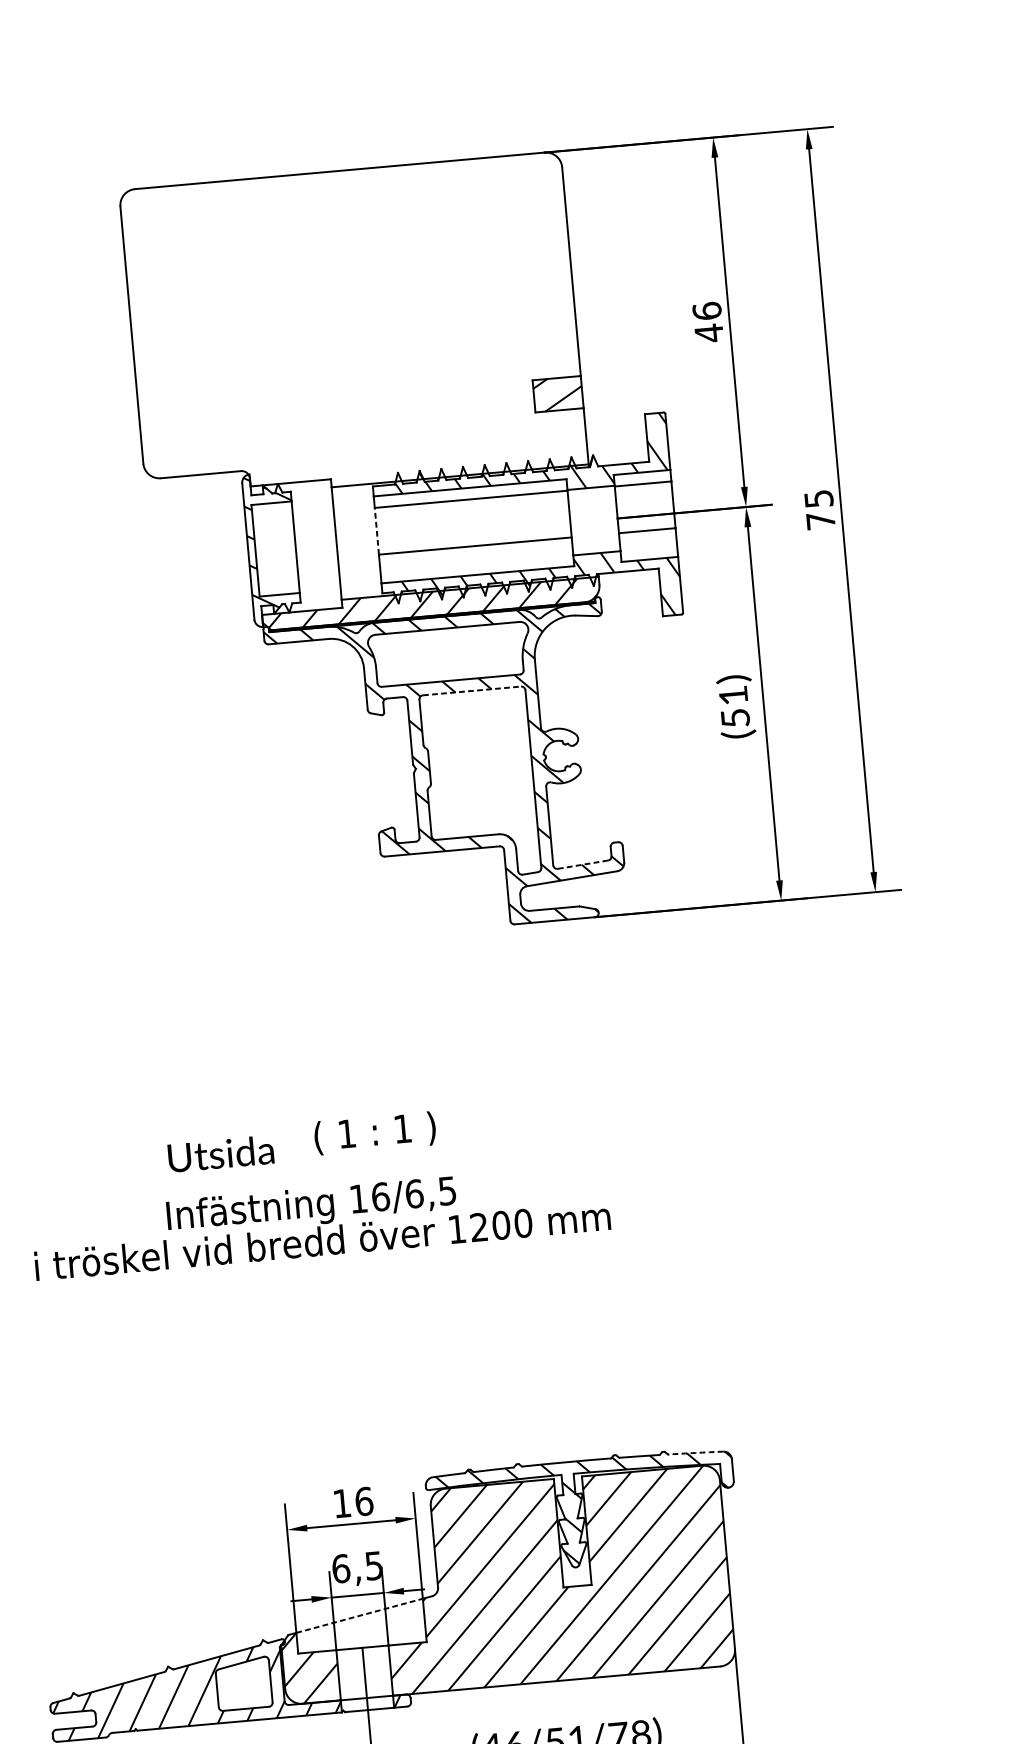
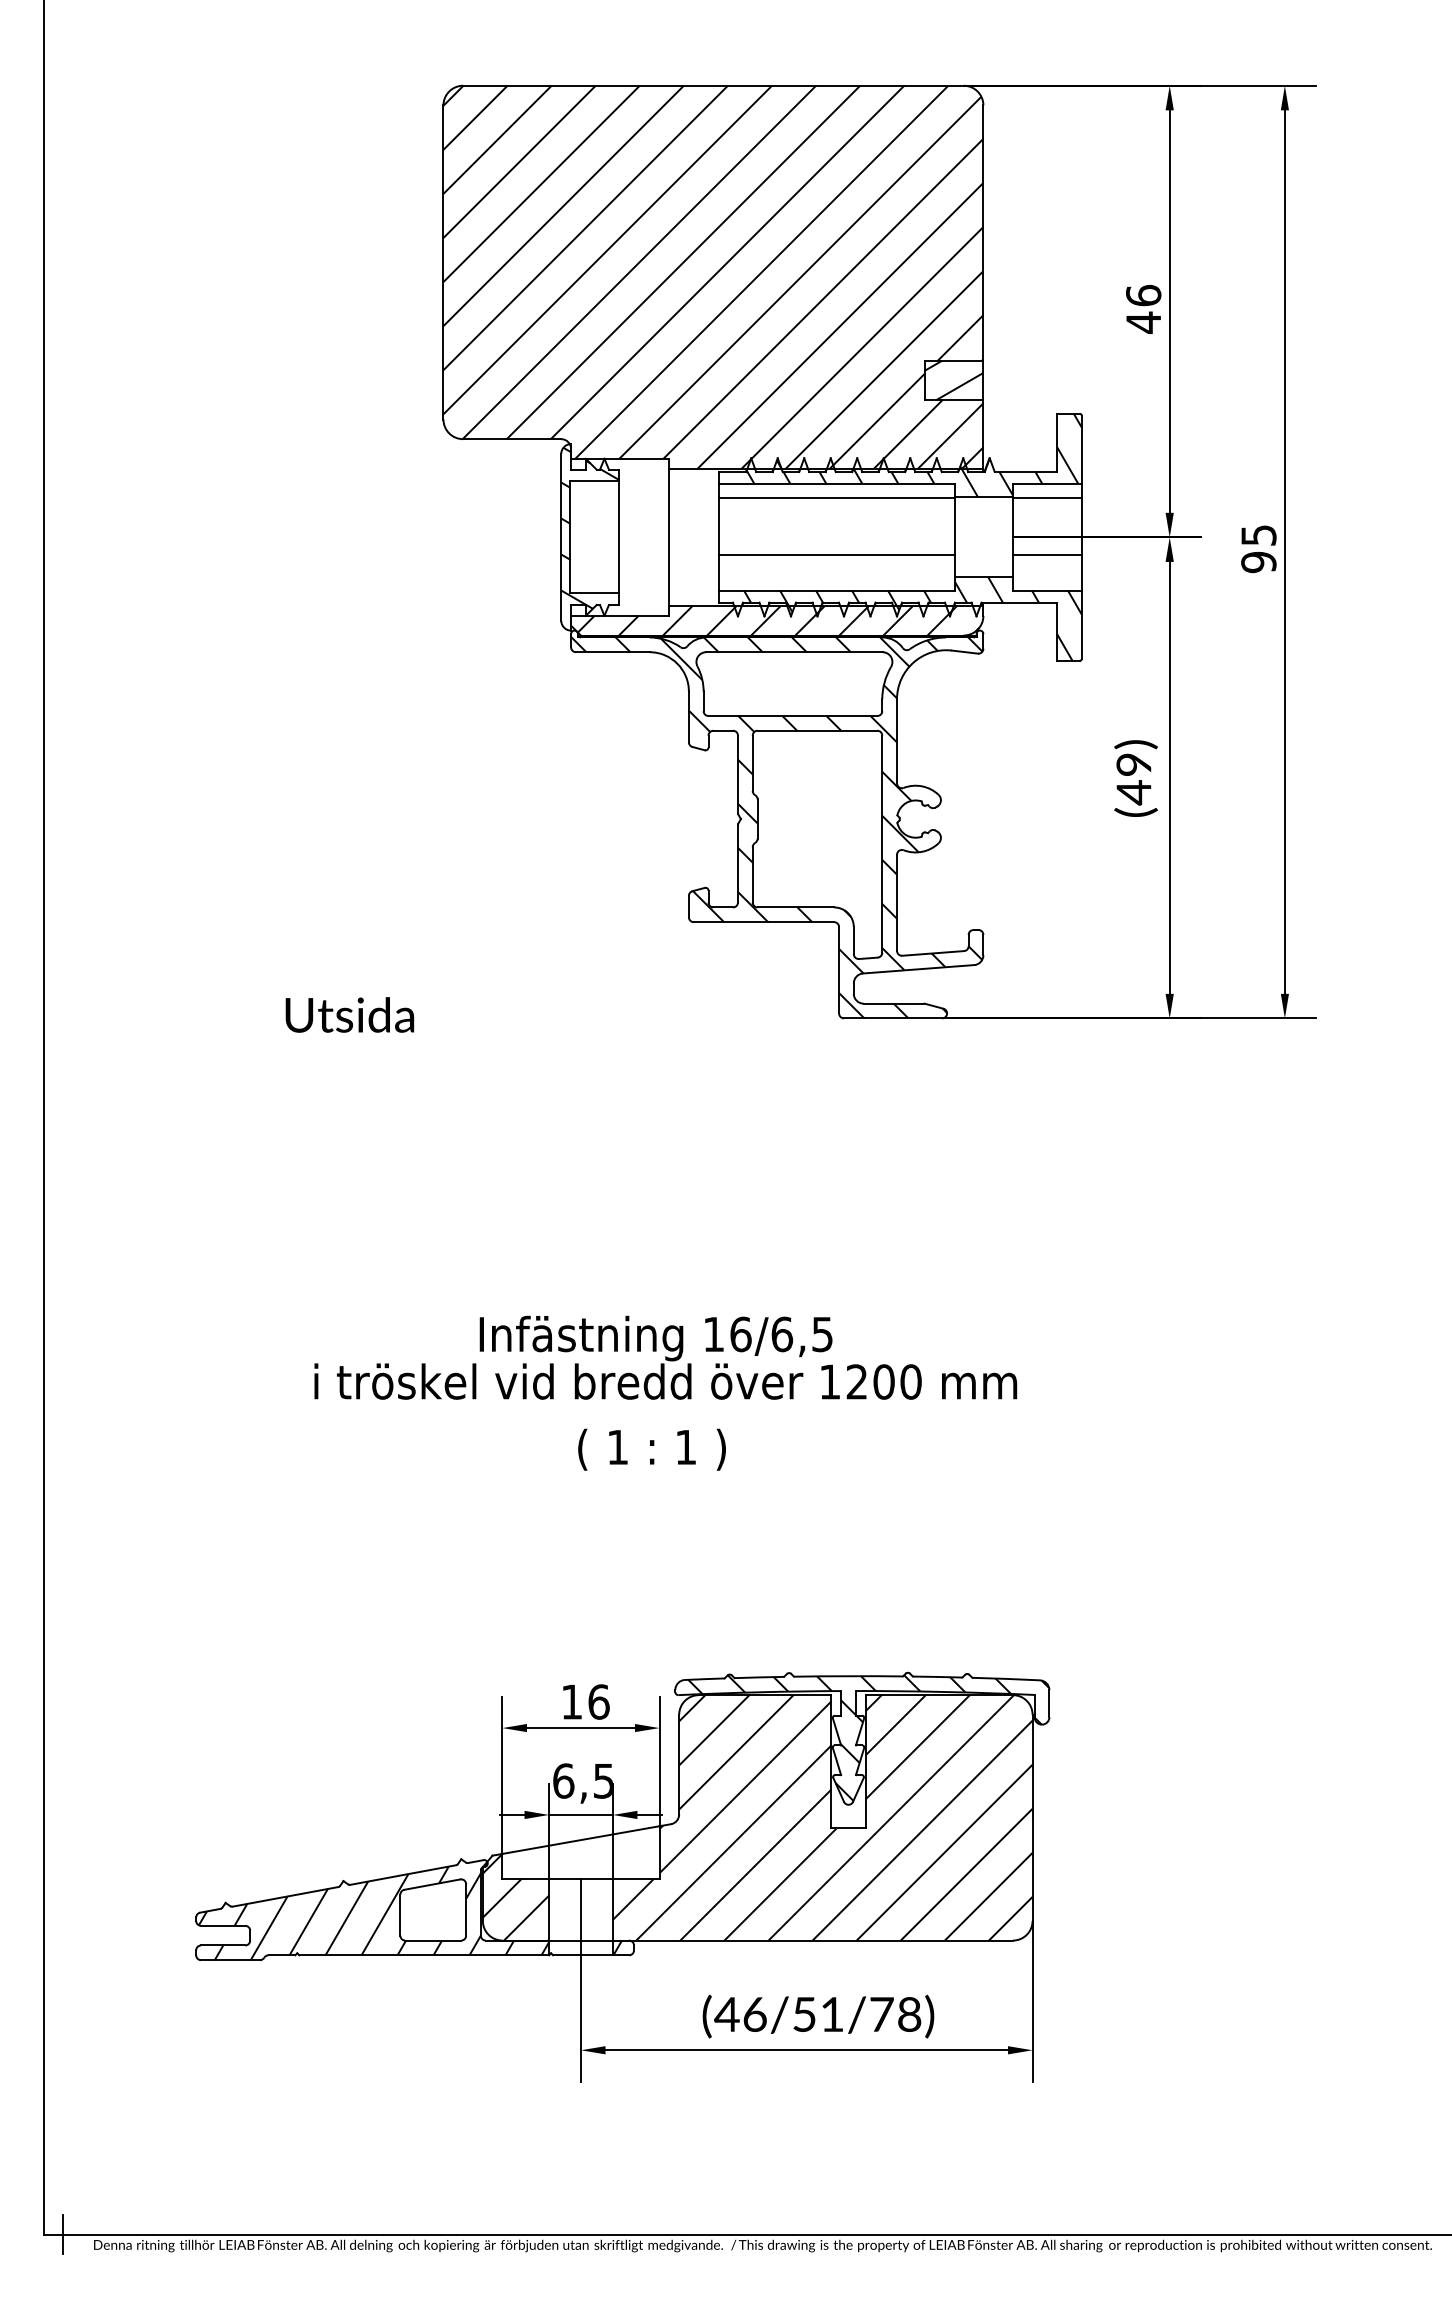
hatch: (353, 326) -> (713, 276), added
text: (820, 521) -> (1258, 562), 75 -> 95
line: (377, 531) -> (719, 526), dashed -> solid
line: (472, 690) -> (817, 730), dashed -> solid
text: (734, 707) -> (1133, 779), (51) -> (49)
line: (582, 864) -> (932, 953), dashed -> solid
text: (374, 1133) -> (651, 1449), moved
text: (220, 1153) -> (349, 1014), moved
text: (320, 1221) -> (665, 1357), moved
arc: (695, 1452) -> (1006, 1678), dashed -> solid
line: (360, 1616) -> (581, 1840), dashed -> solid

